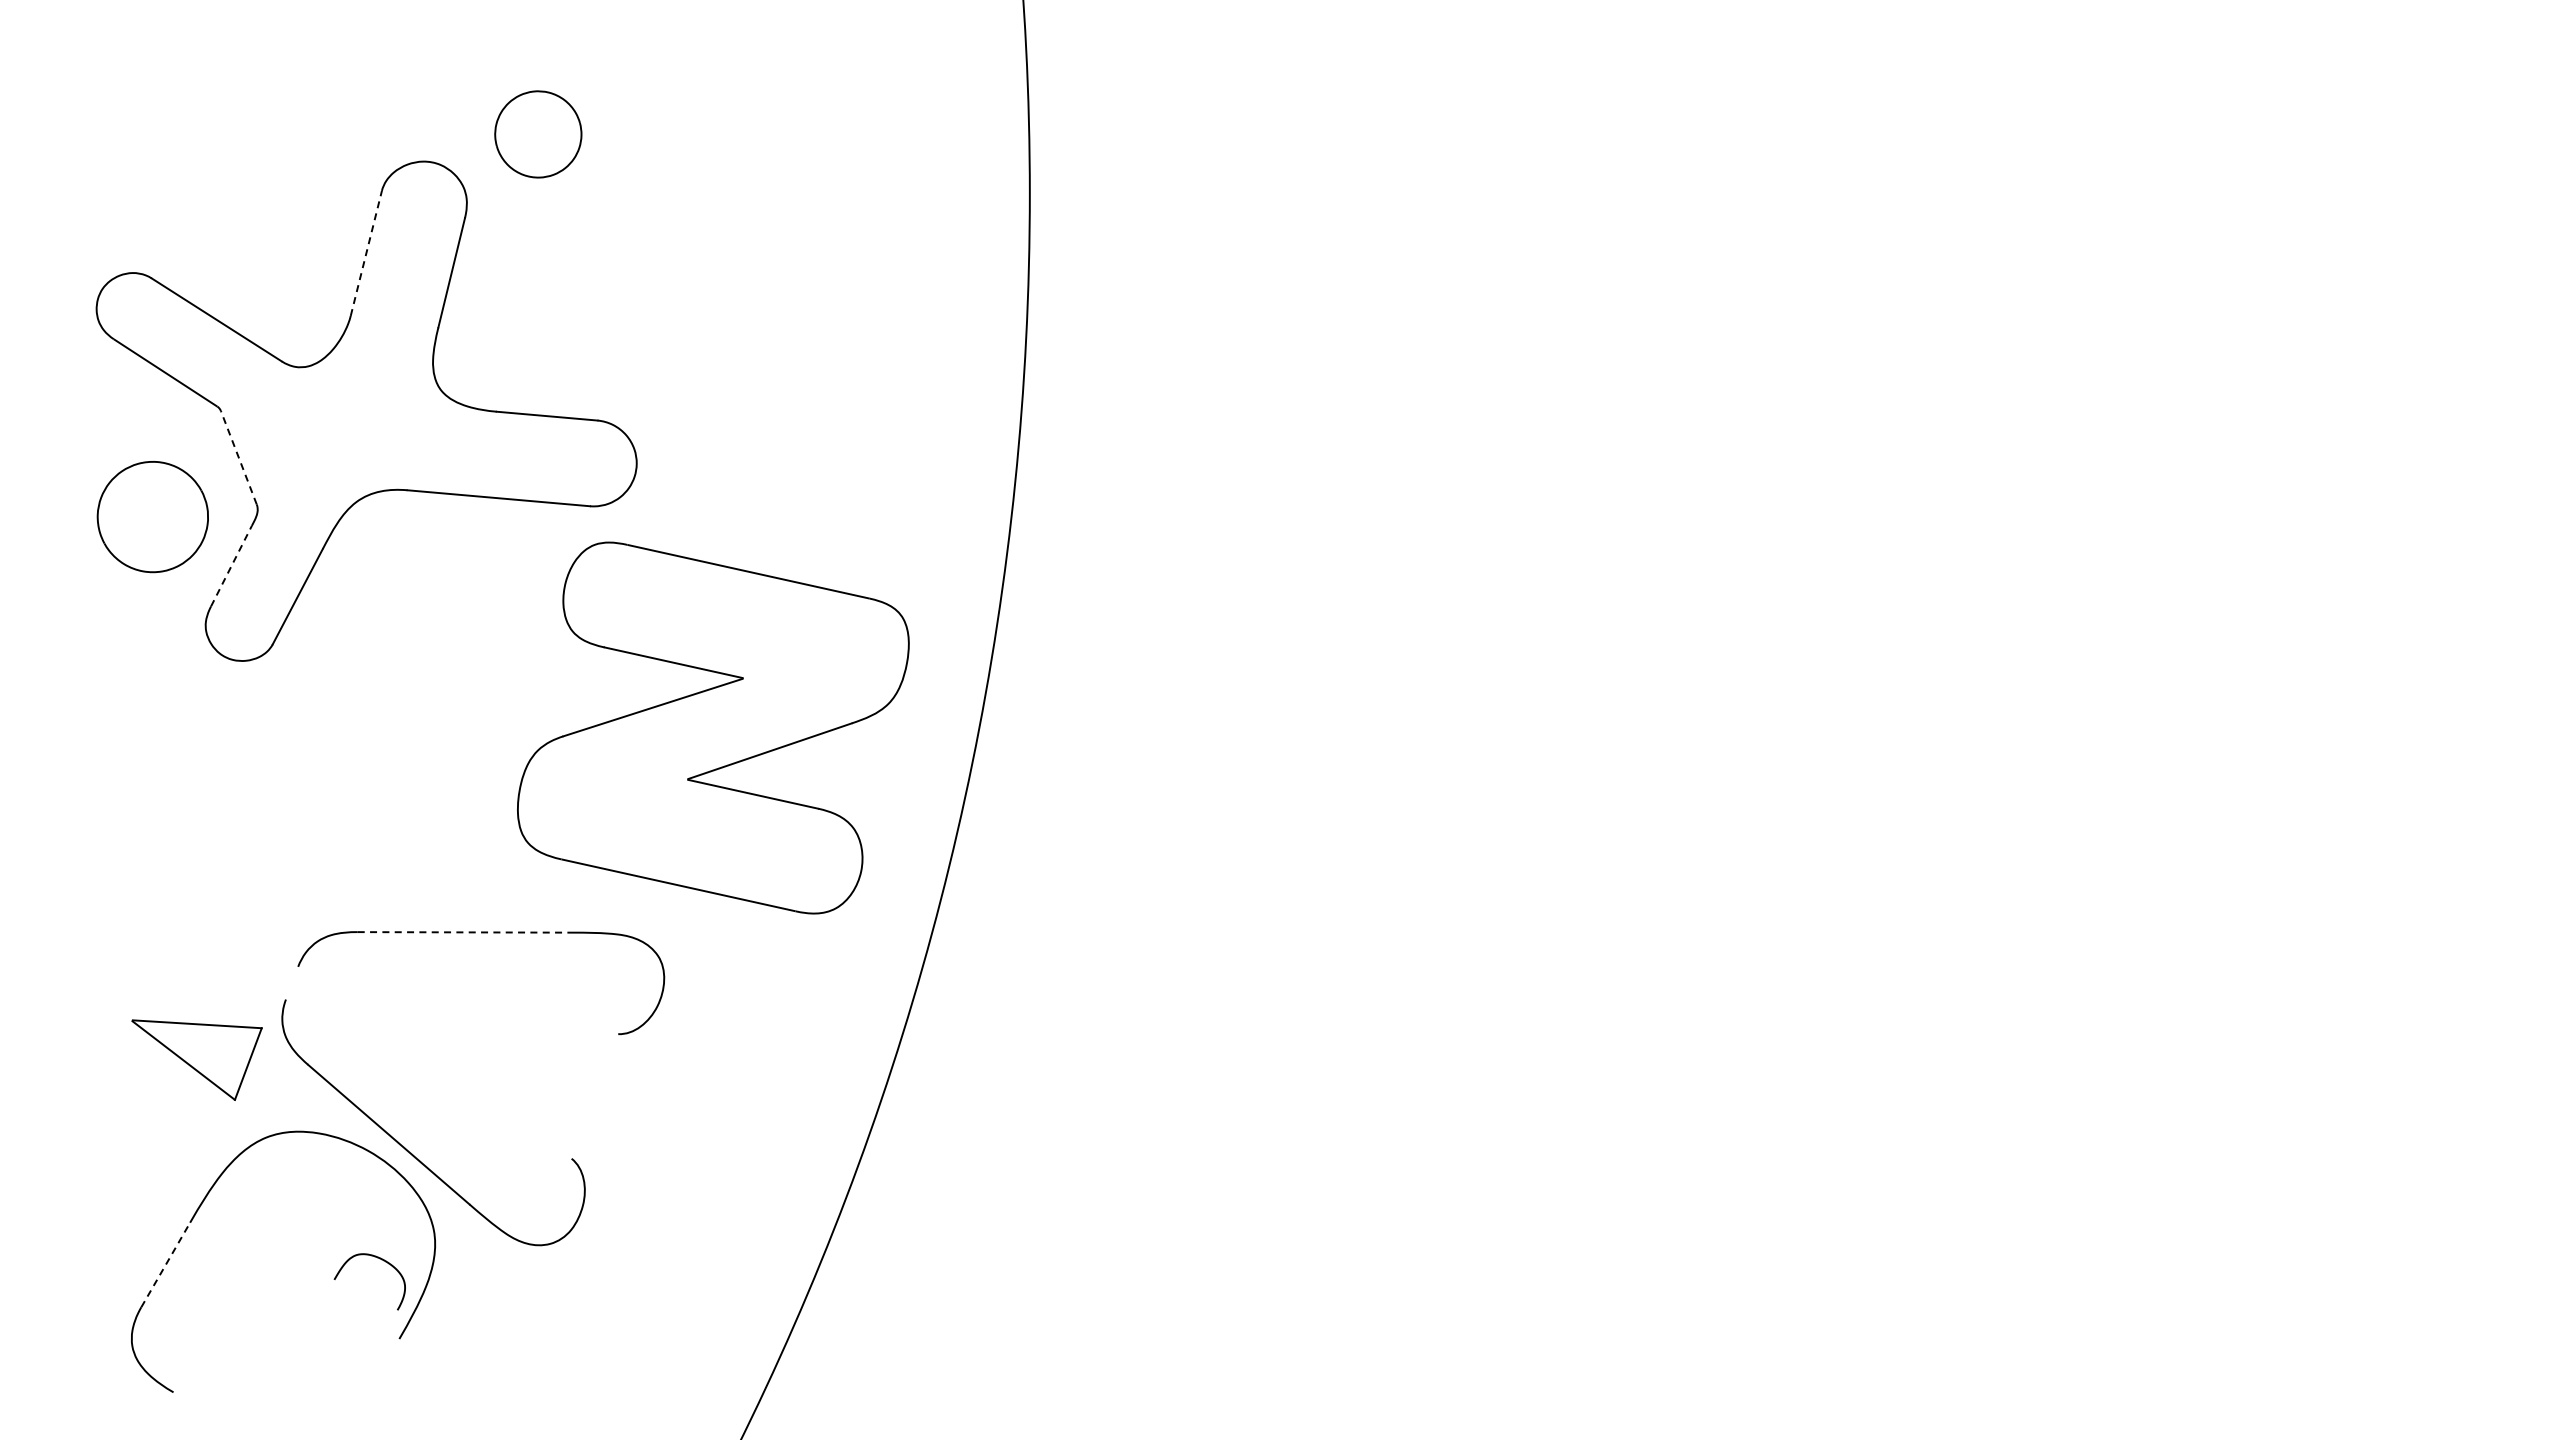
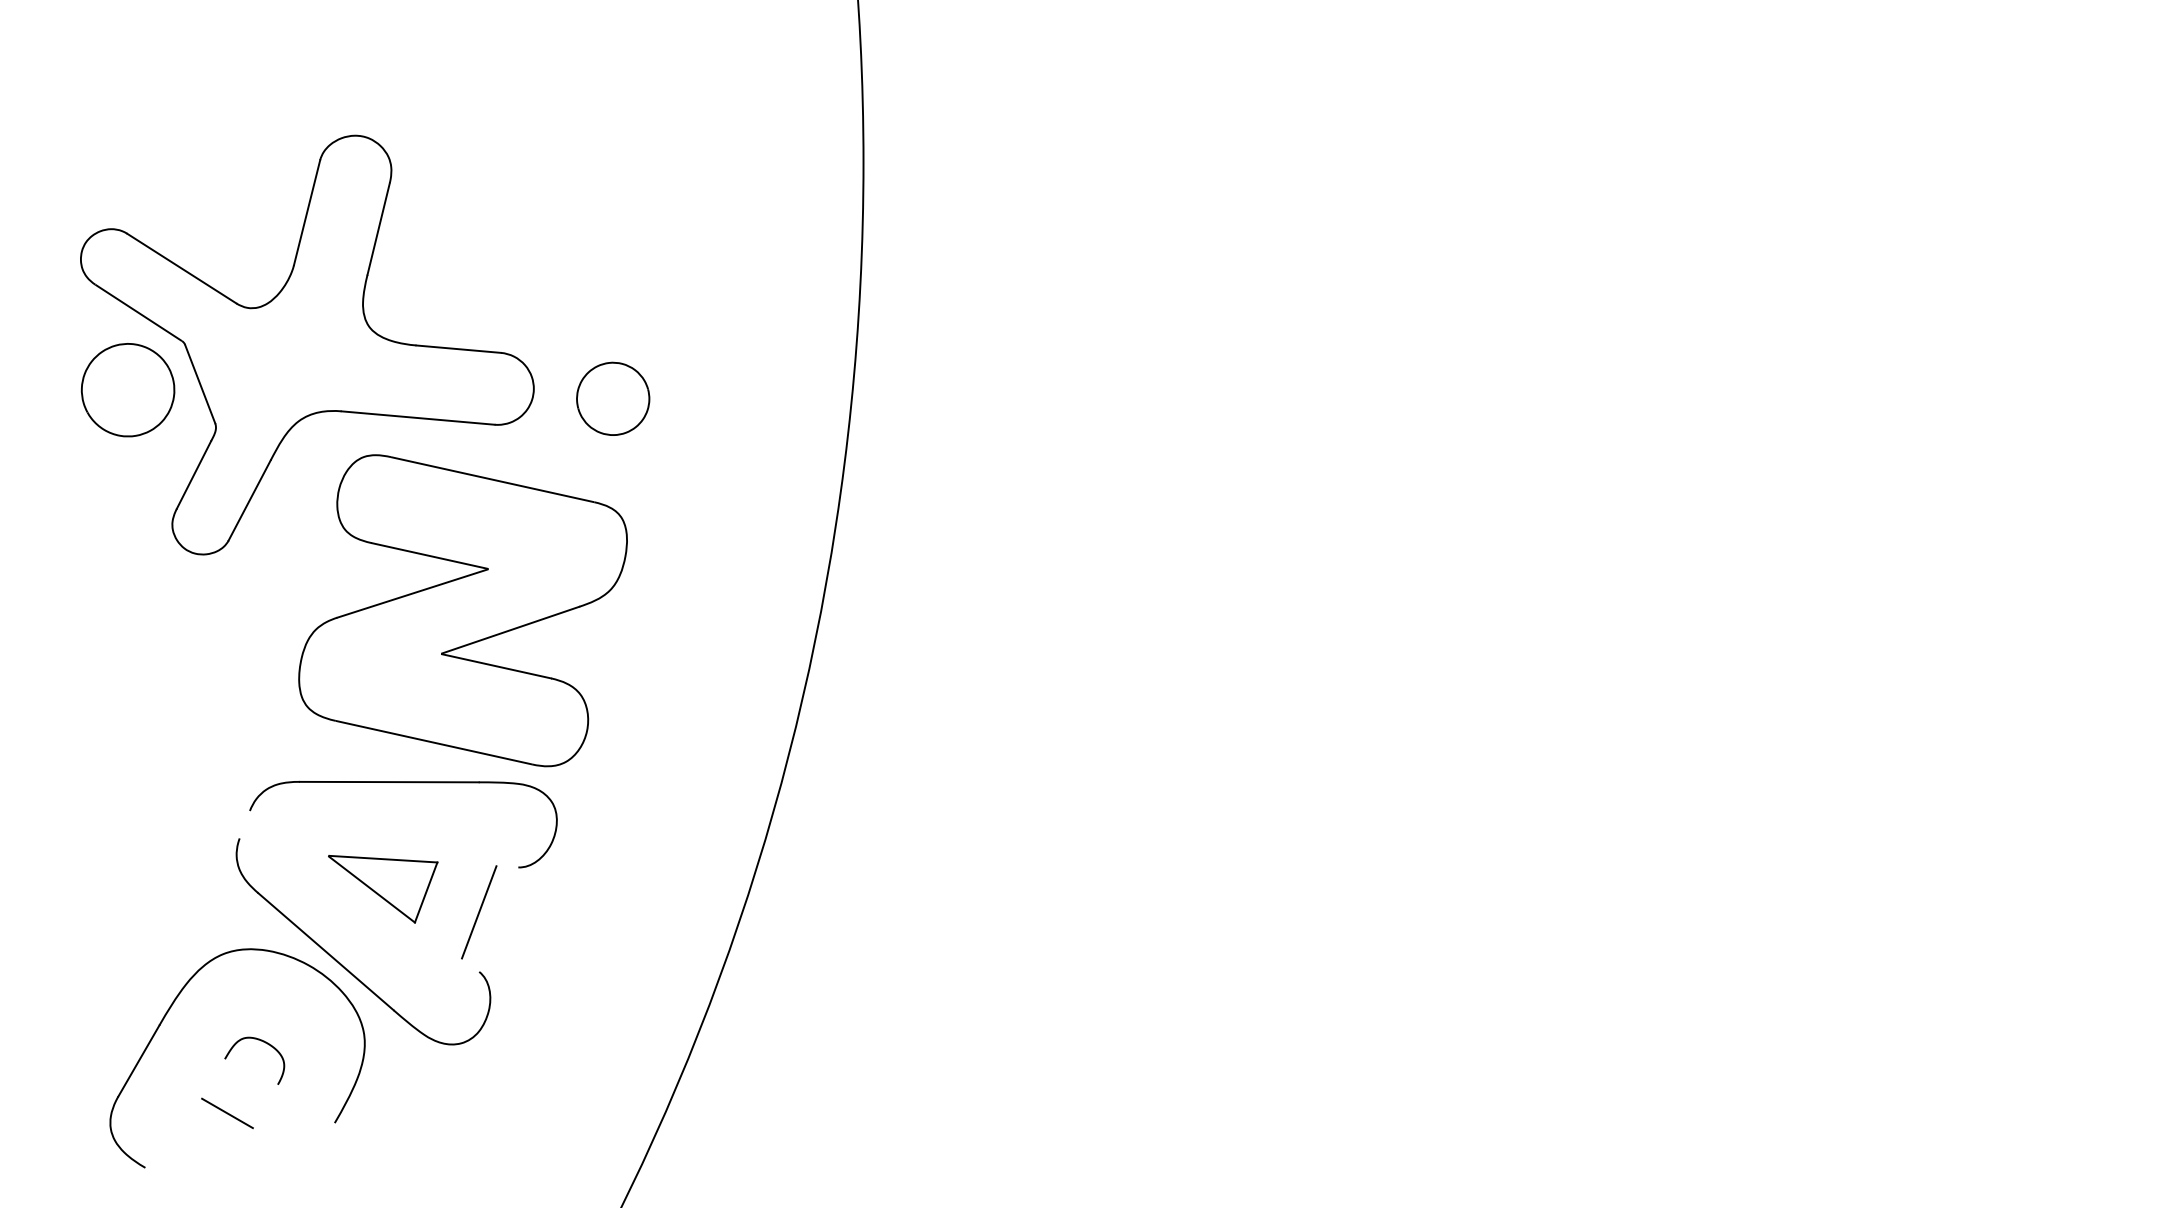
part: (538, 134) -> (613, 398), moved
line: (366, 252) -> (307, 211), dashed -> solid
line: (238, 457) -> (199, 383), dashed -> solid
part: (152, 517) -> (127, 390), moved
line: (231, 565) -> (194, 474), dashed -> solid
part: (713, 727) -> (463, 610), moved
line: (464, 932) -> (389, 782), dashed -> solid
part: (196, 1059) -> (382, 888), moved
line: (571, 1087) -> (479, 912), added
curve: (379, 1259) -> (262, 1042), moved
line: (165, 1264) -> (138, 1060), dashed -> solid
line: (271, 1327) -> (227, 1113), added

